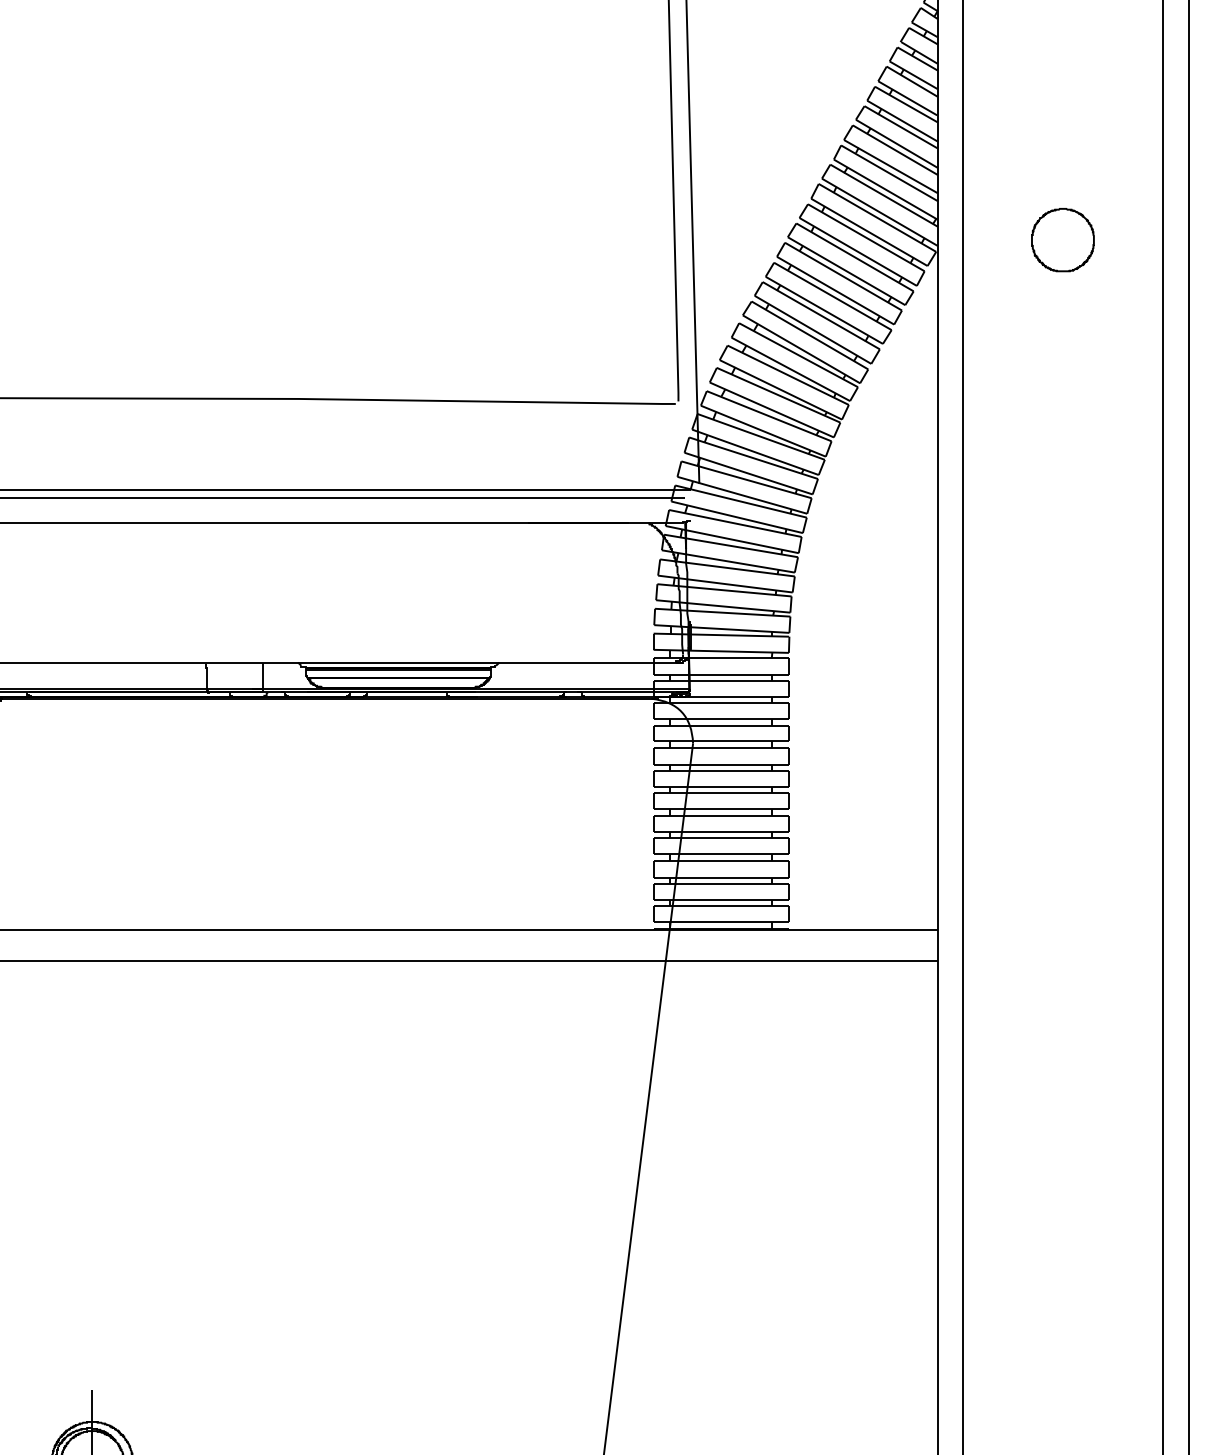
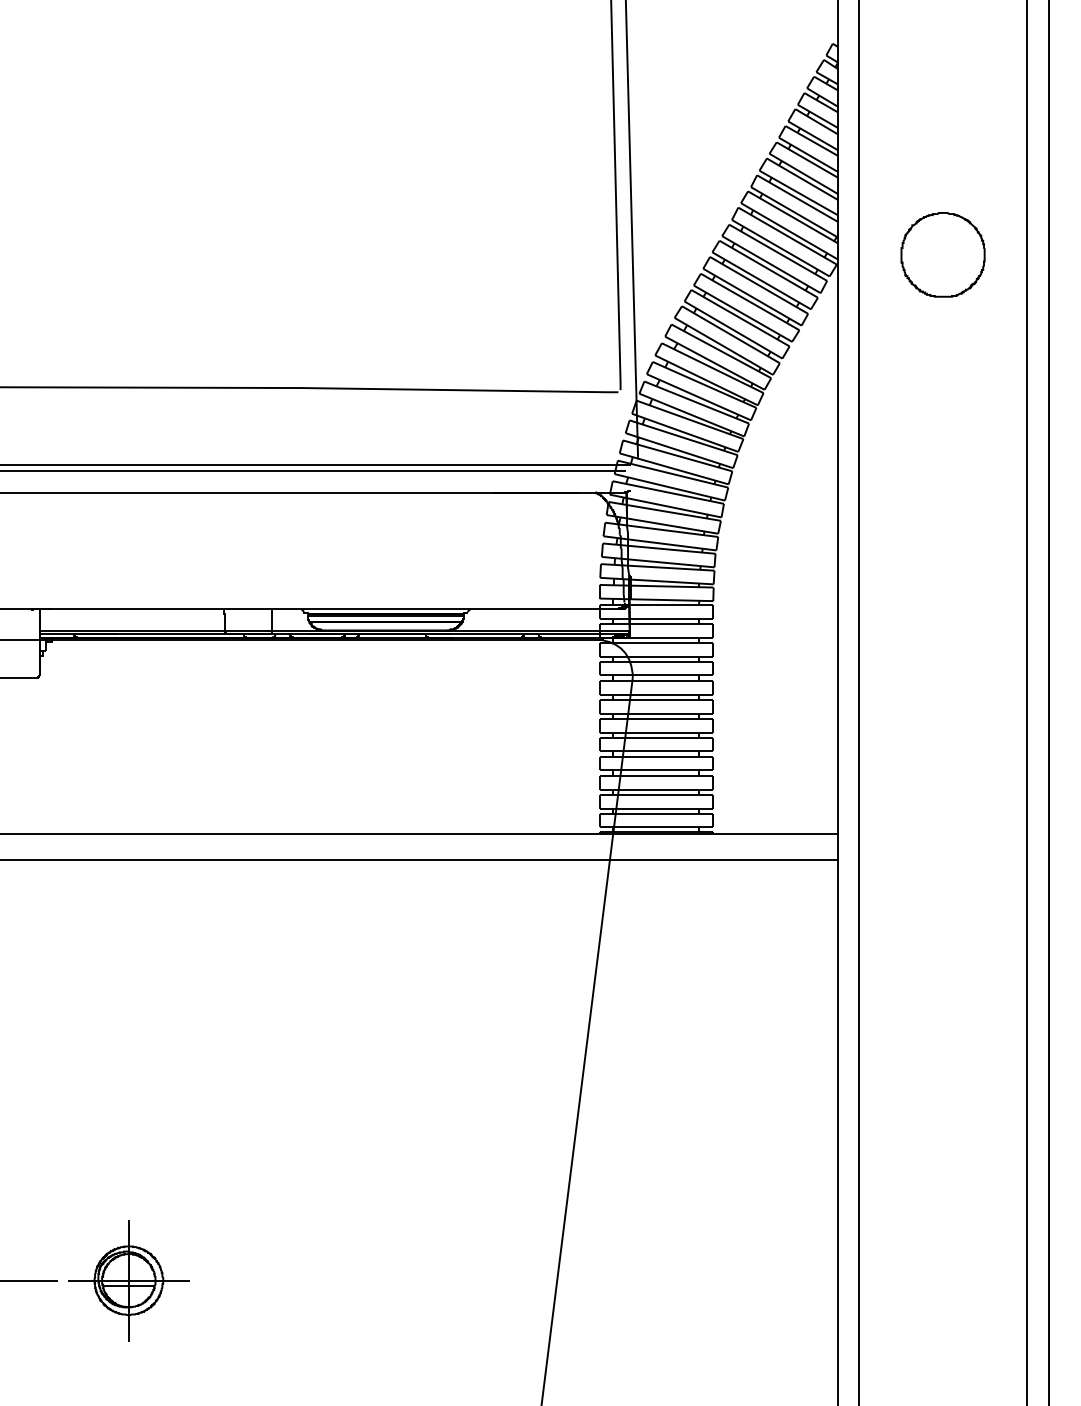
part: (1063, 239) -> (943, 254), size x1.6

